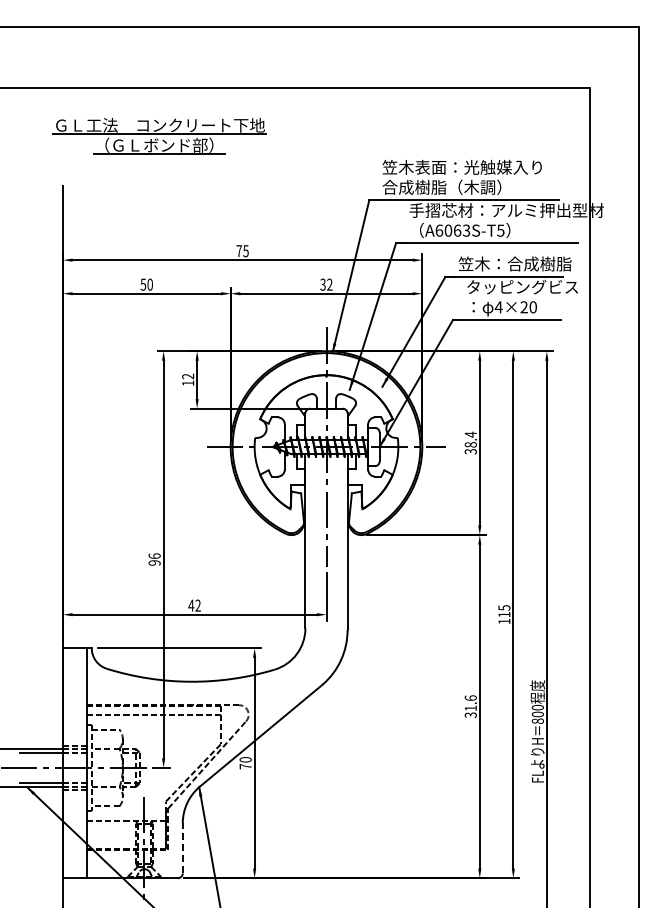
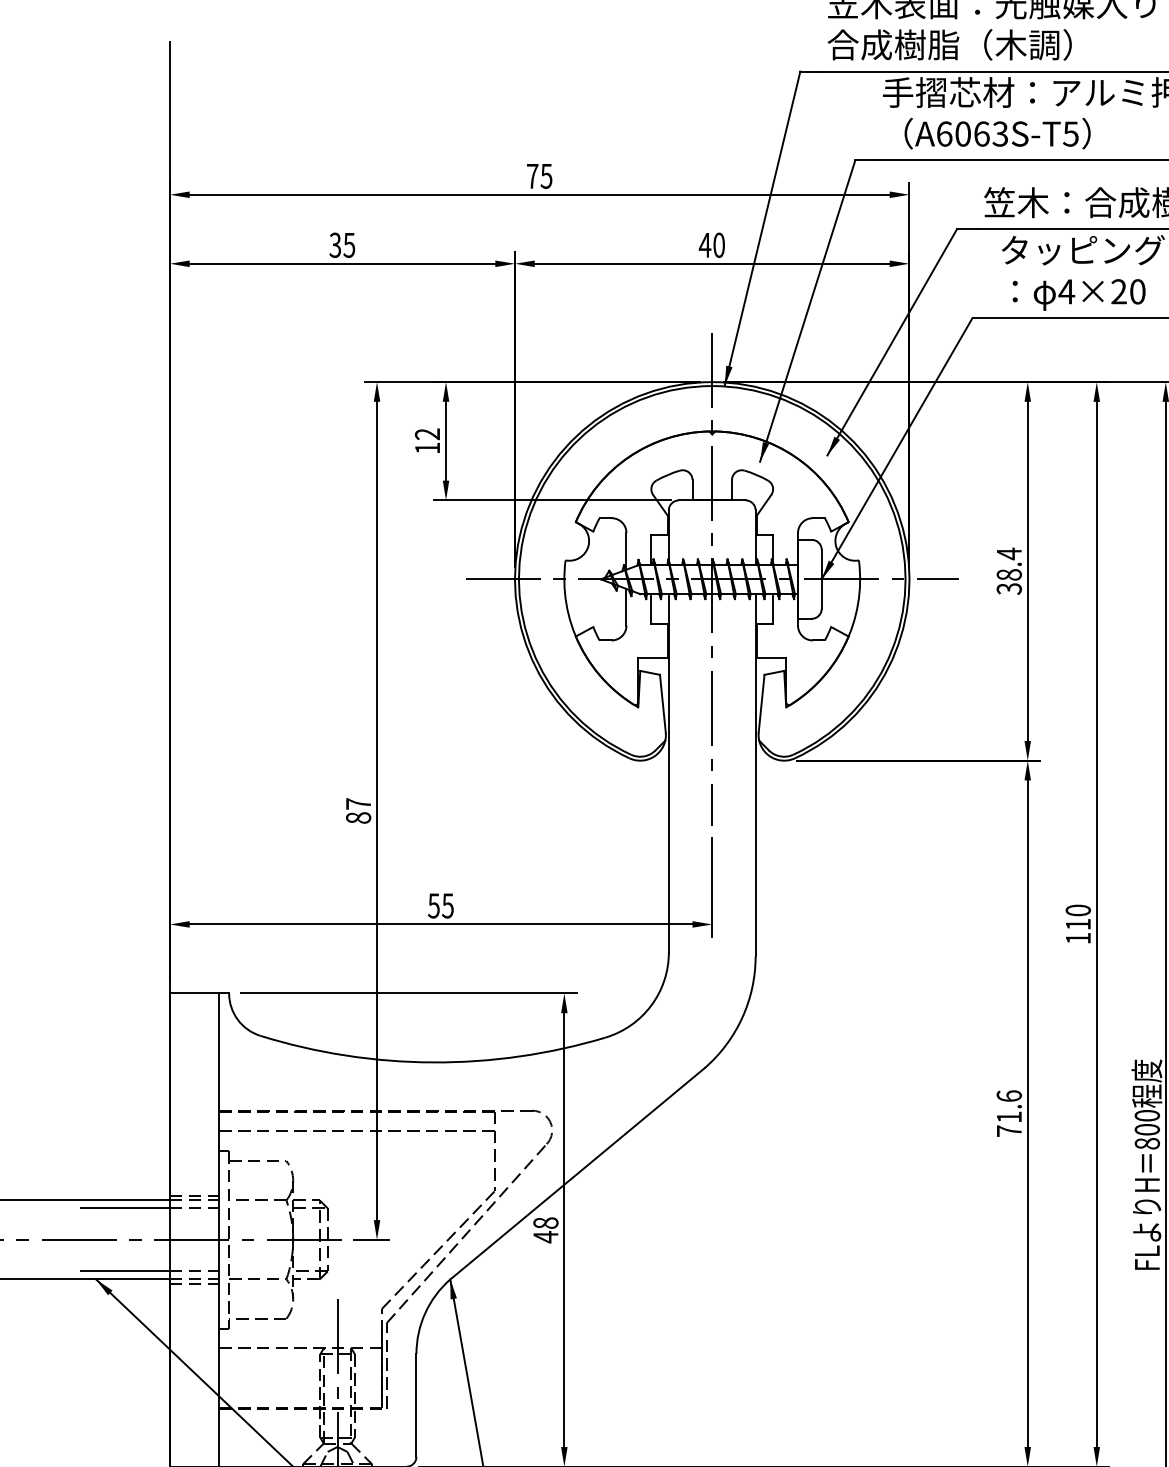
text: (146, 284) -> (341, 244), 50 -> 35
text: (326, 284) -> (712, 244), 32 -> 40
text: (154, 559) -> (358, 810), 96 -> 87
text: (194, 605) -> (440, 905), 42 -> 55
text: (504, 607) -> (1078, 909), 115 -> 110
text: (470, 714) -> (1008, 1129), 31.6 -> 71.6
text: (245, 763) -> (545, 1230), 70 -> 48
line: (182, 847) -> (415, 1403), dashed -> solid

